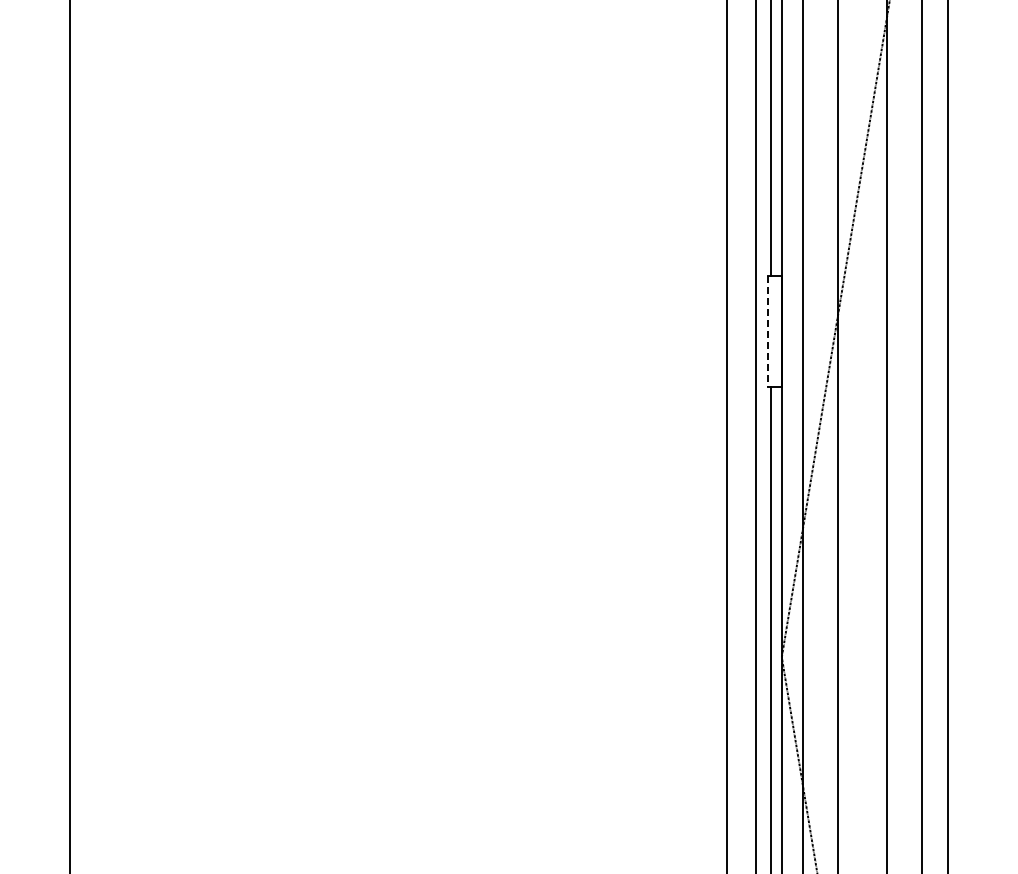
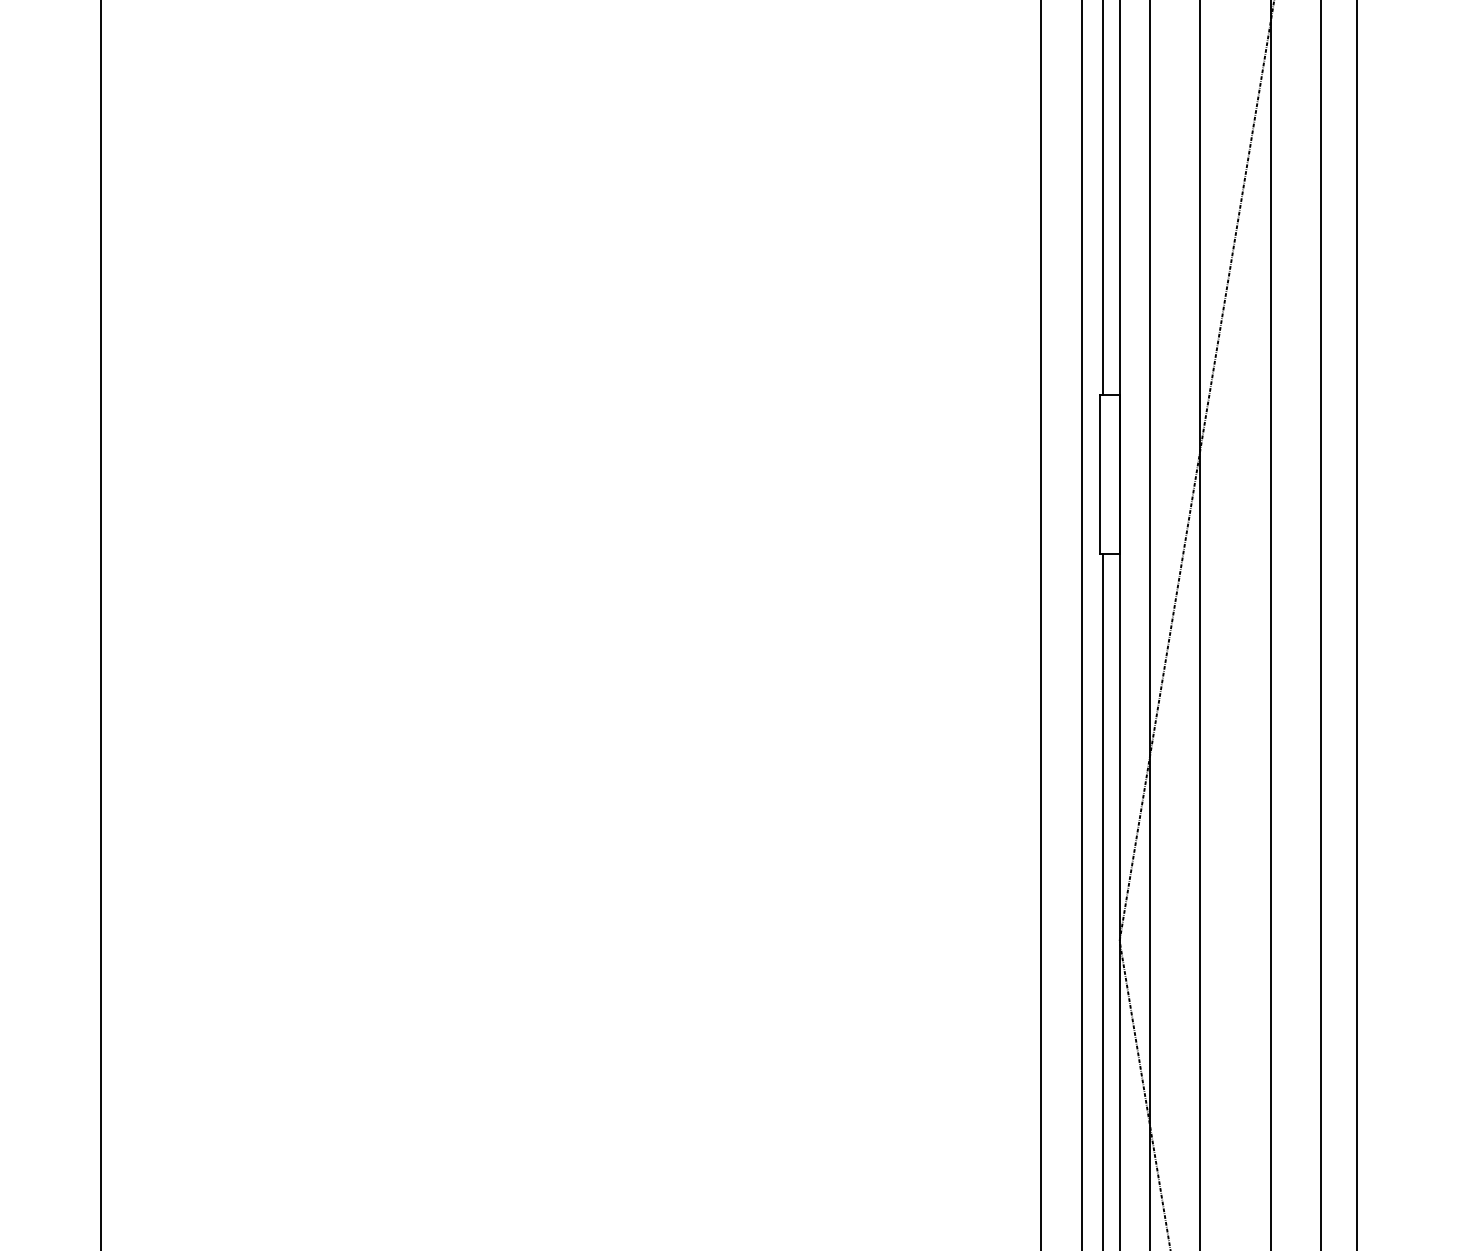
line: (767, 331) -> (1099, 474), dashed -> solid

